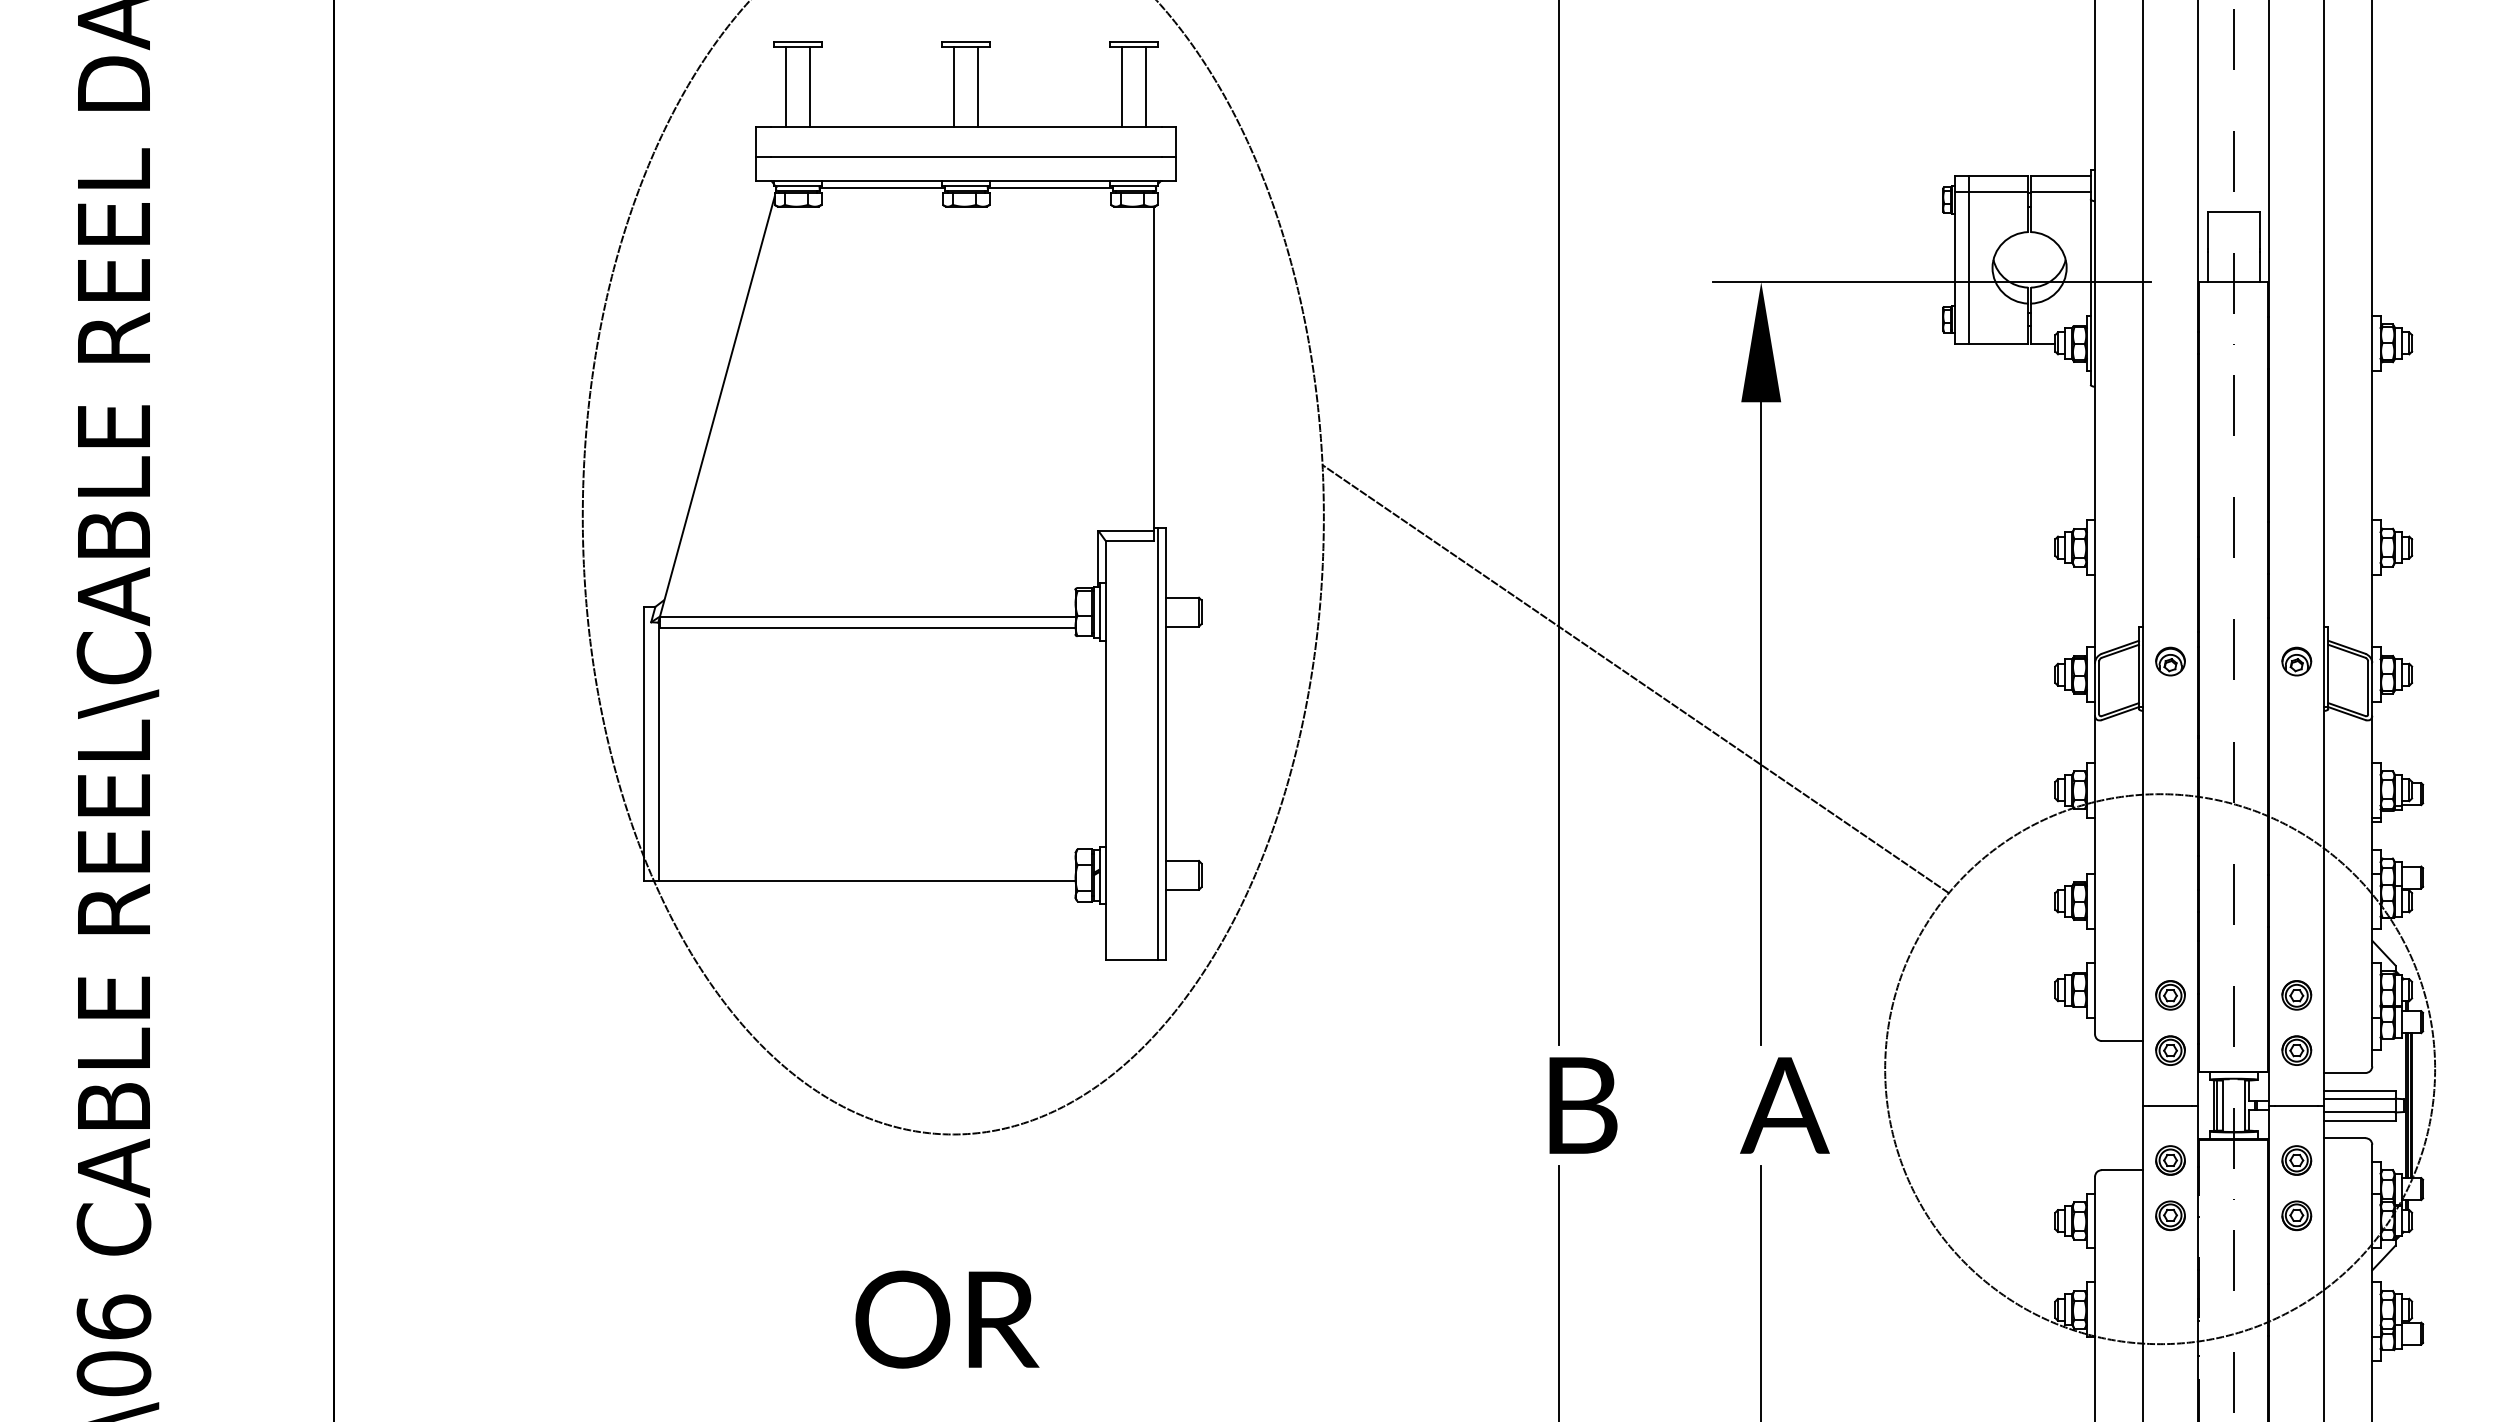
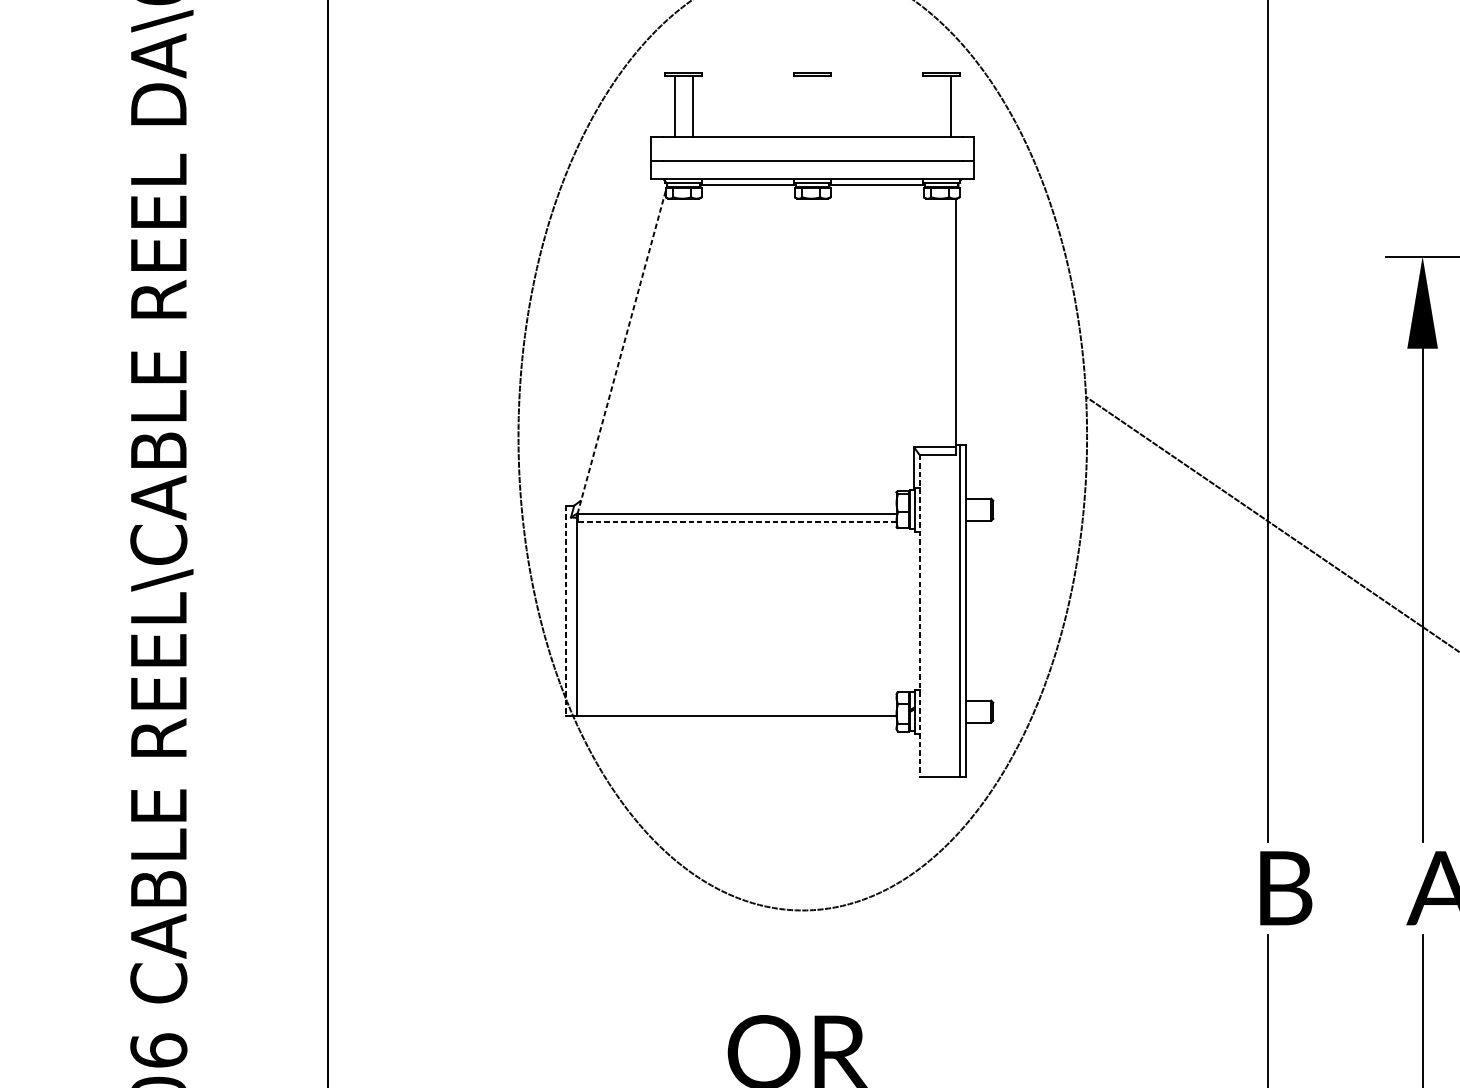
line: (954, 86) -> (803, 106), removed
line: (978, 86) -> (822, 106), removed
line: (1122, 86) -> (932, 106), removed
line: (716, 408) -> (621, 353), solid -> dashed
line: (867, 628) -> (736, 522), solid -> dashed
line: (644, 743) -> (565, 610), solid -> dashed
line: (1105, 750) -> (919, 615), solid -> dashed

